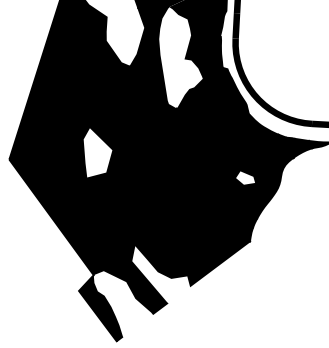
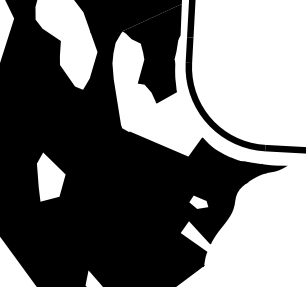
fill: (212, 100) -> (165, 124), removed
fill: (241, 211) -> (194, 235), removed

